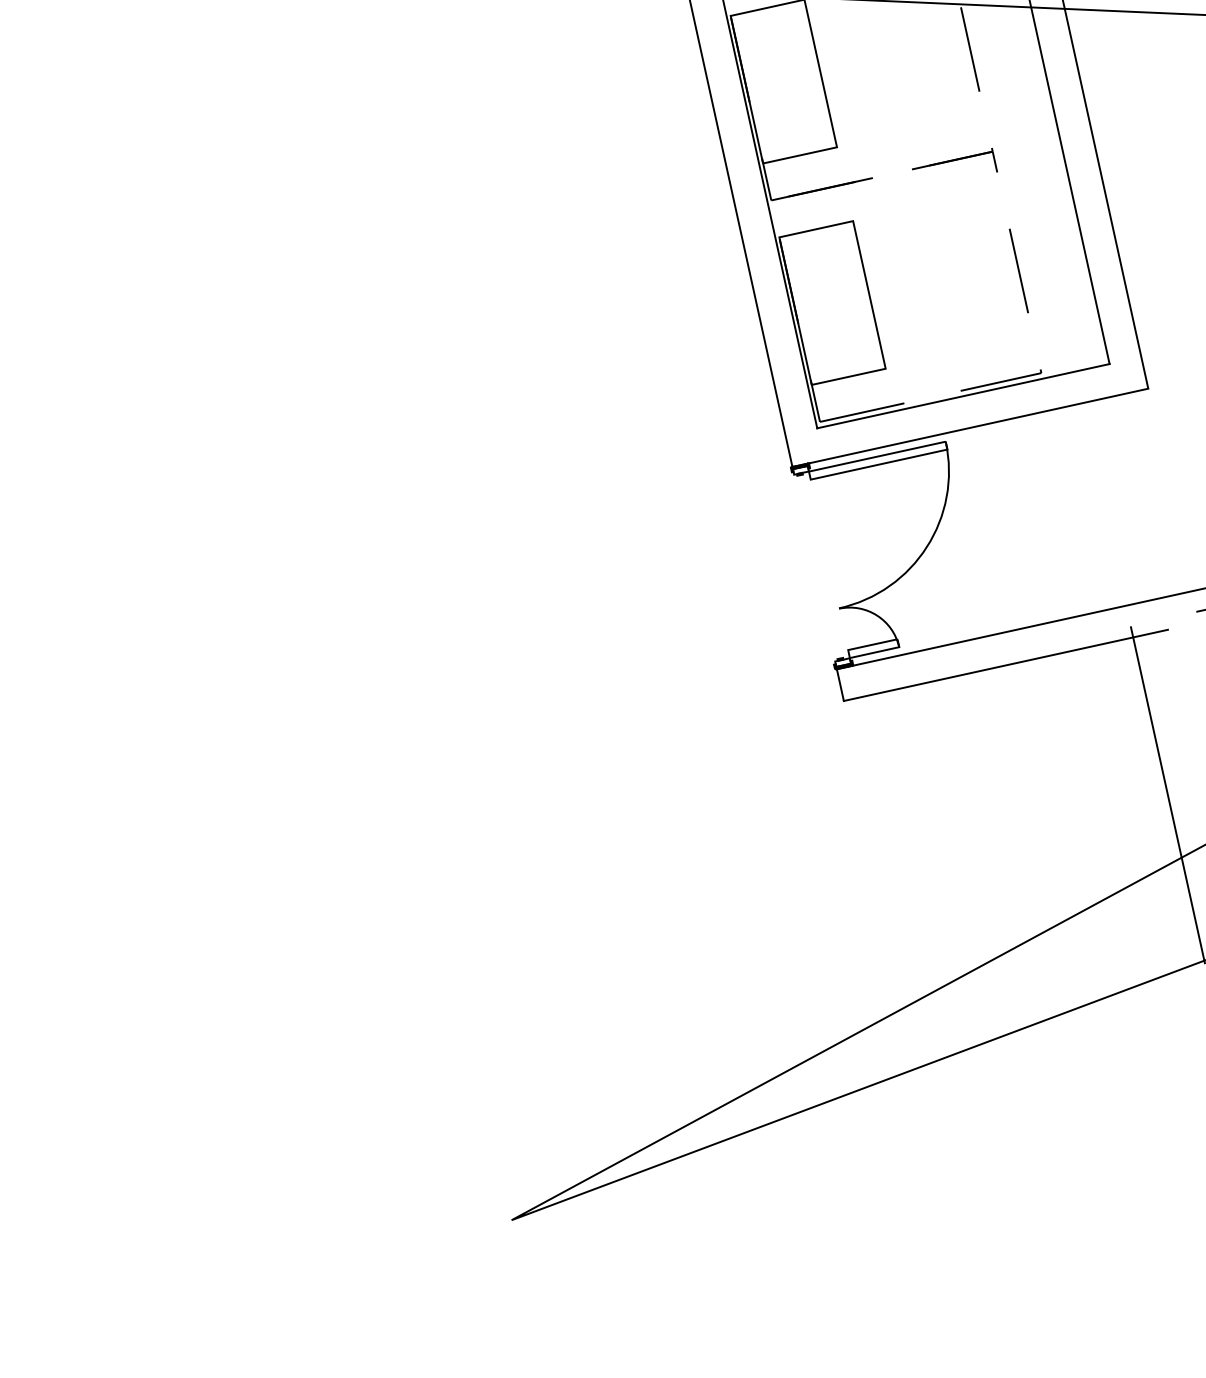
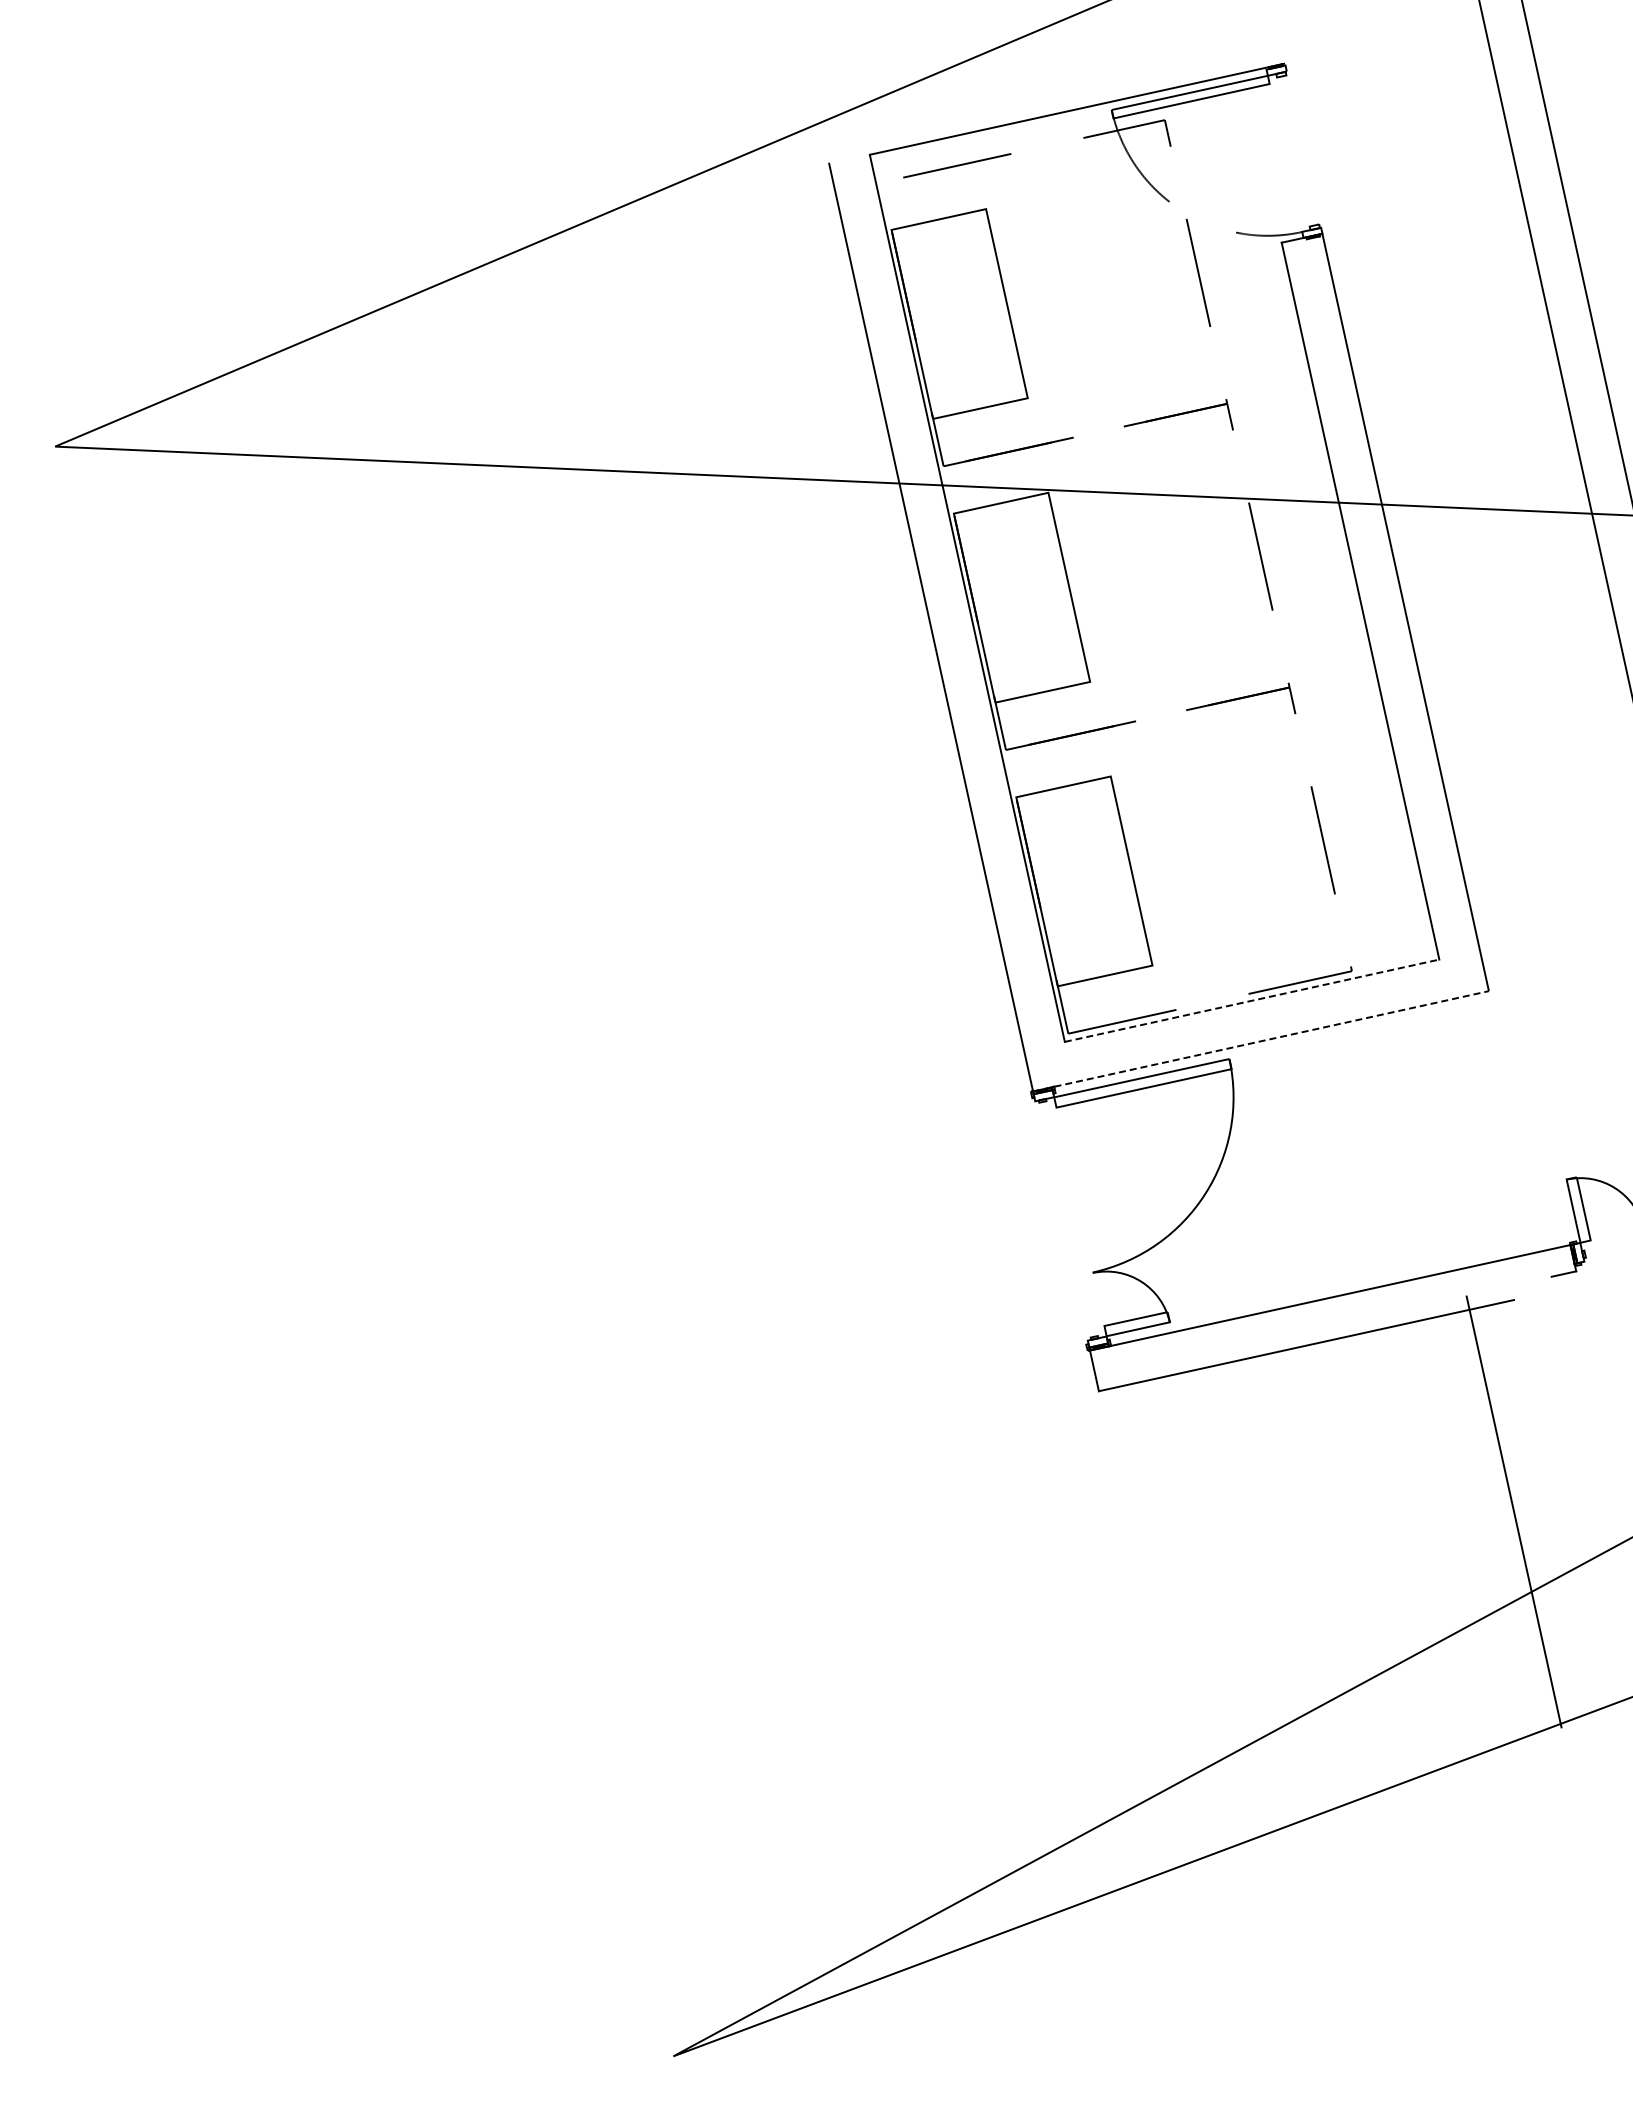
line: (963, 396) -> (1252, 1000), solid -> dashed
line: (970, 428) -> (1261, 1041), solid -> dashed

